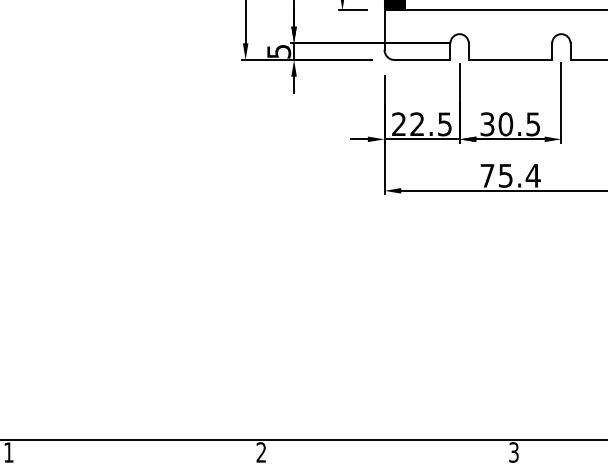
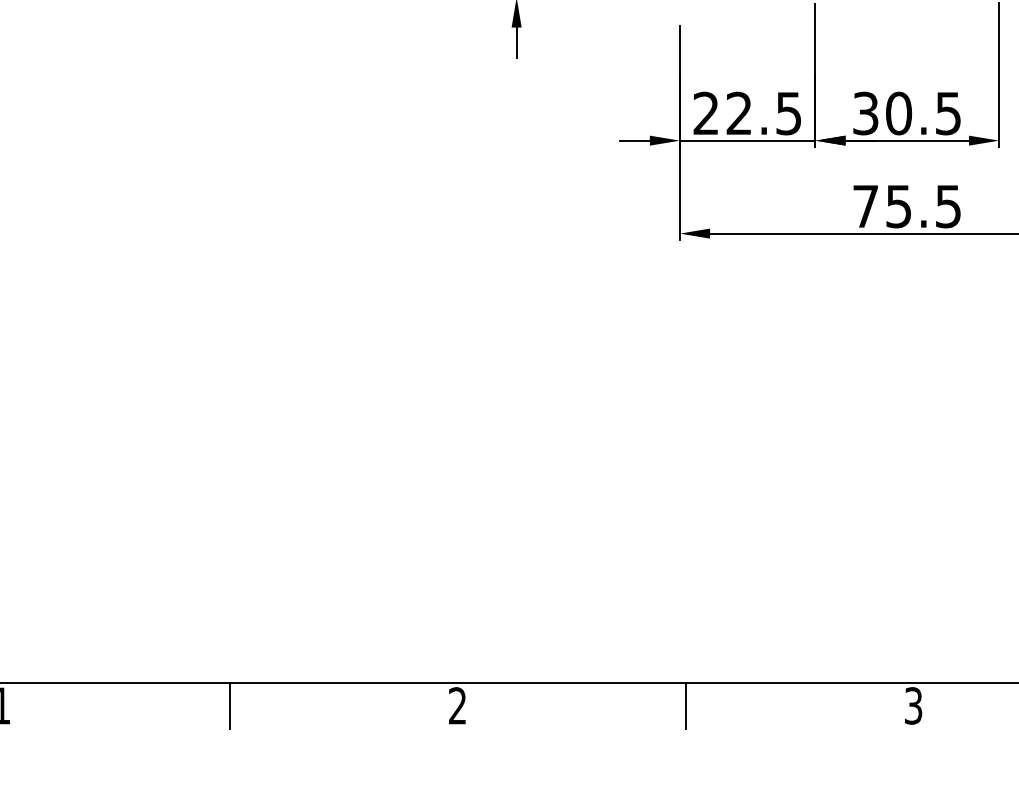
text: (532, 175) -> (947, 205), 75.4 -> 75.5
line: (135, 452) -> (230, 705), added
line: (387, 452) -> (685, 705), added

